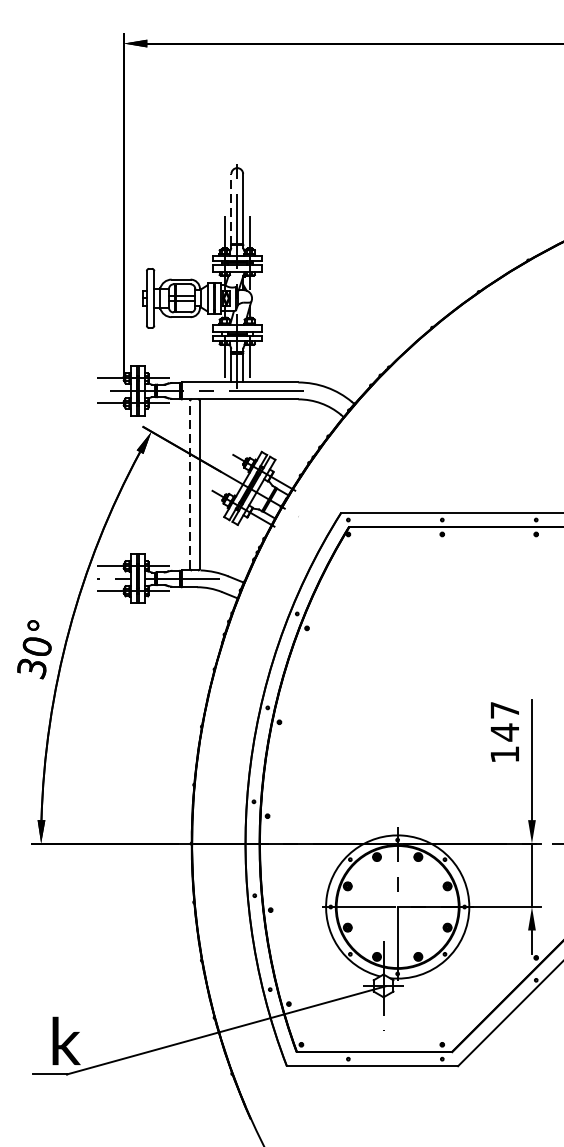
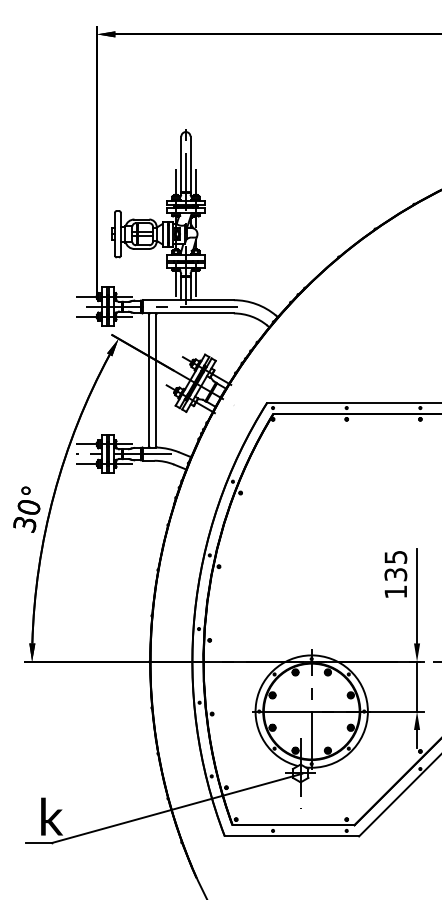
line: (231, 209) -> (181, 164), dashed -> solid
line: (190, 483) -> (149, 379), dashed -> solid
text: (504, 722) -> (395, 566), 147 -> 135

